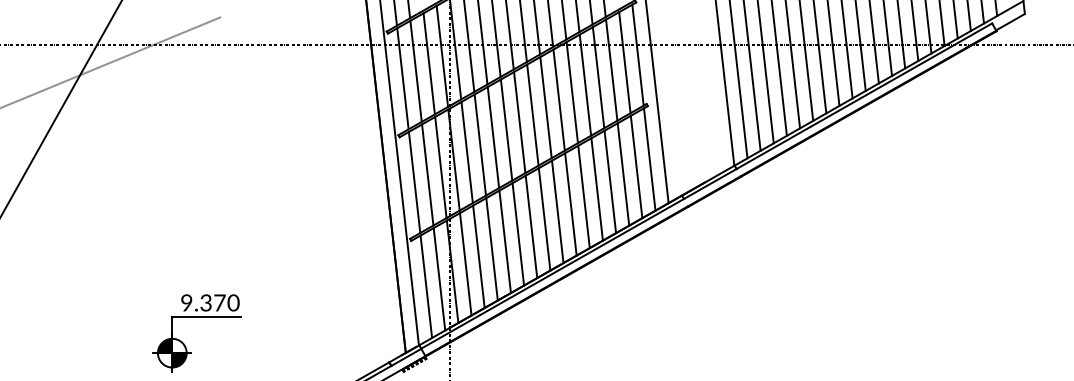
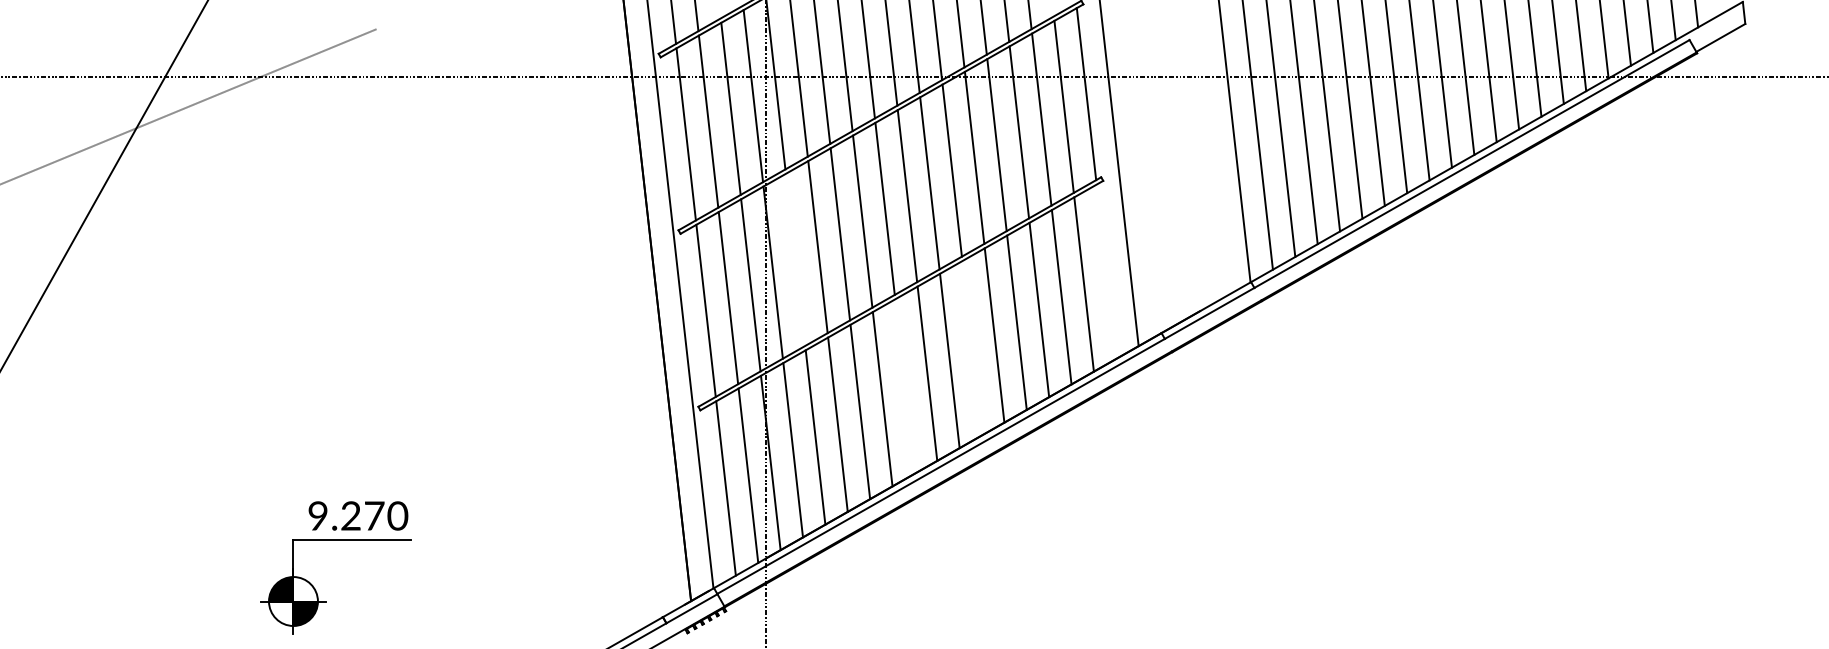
line: (466, 152) -> (794, 259), removed
line: (649, 159) -> (1106, 271), removed
line: (570, 204) -> (971, 348), removed
line: (531, 226) -> (905, 385), removed
text: (205, 305) -> (349, 520), 9.370 -> 9.270

